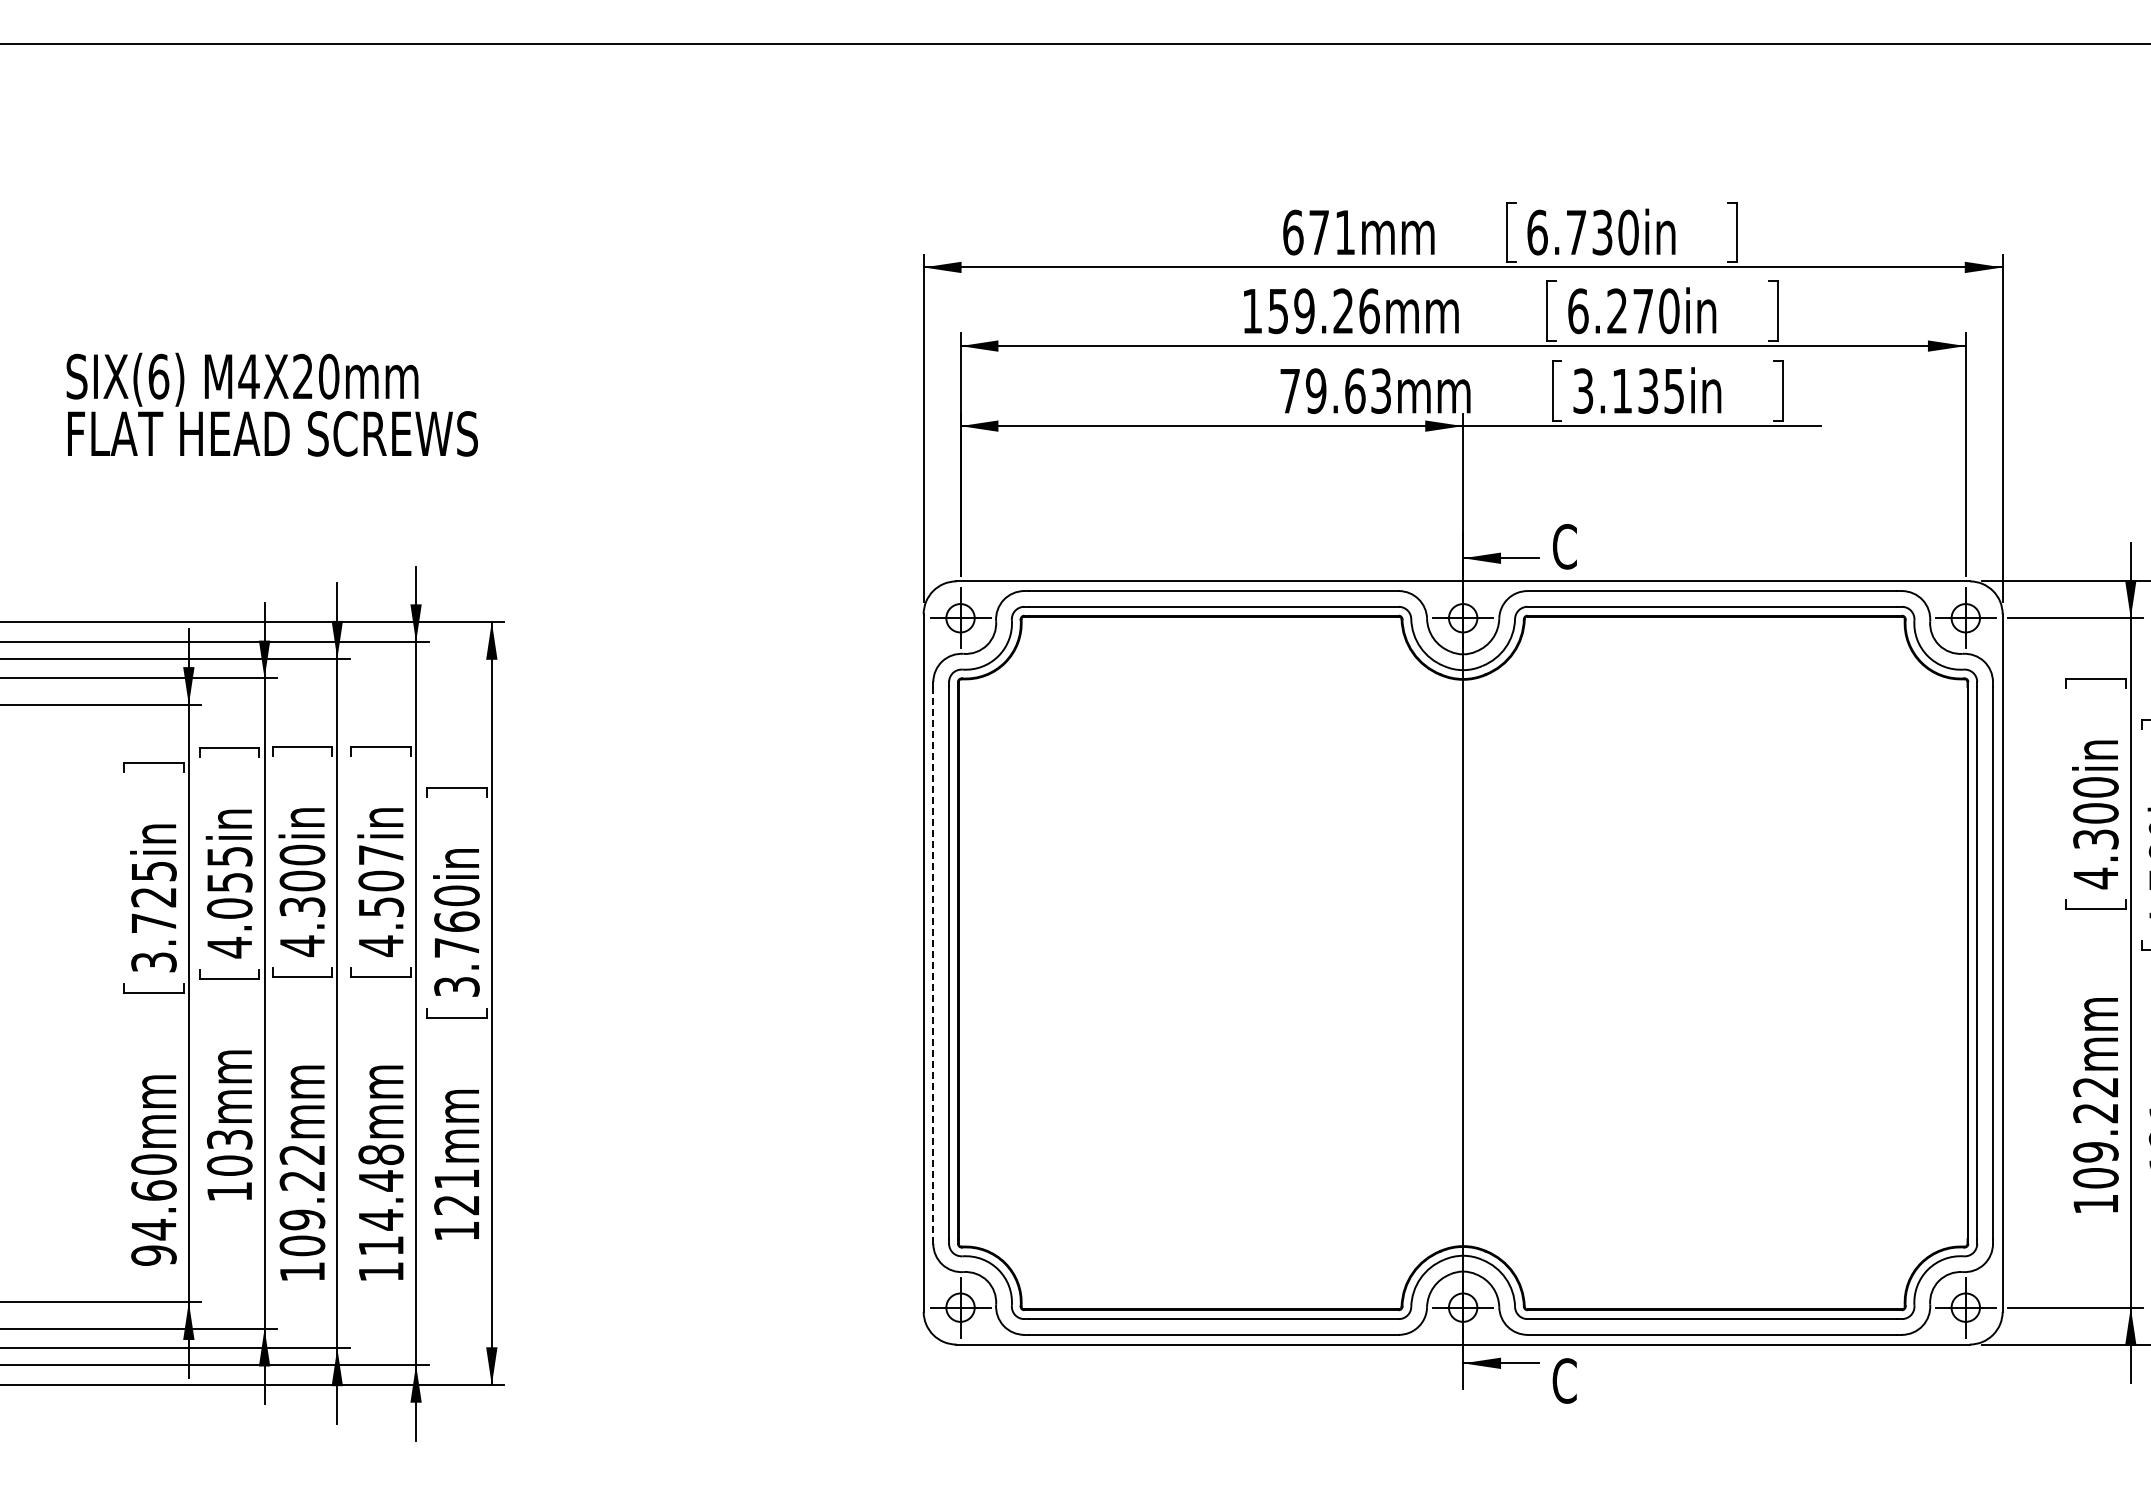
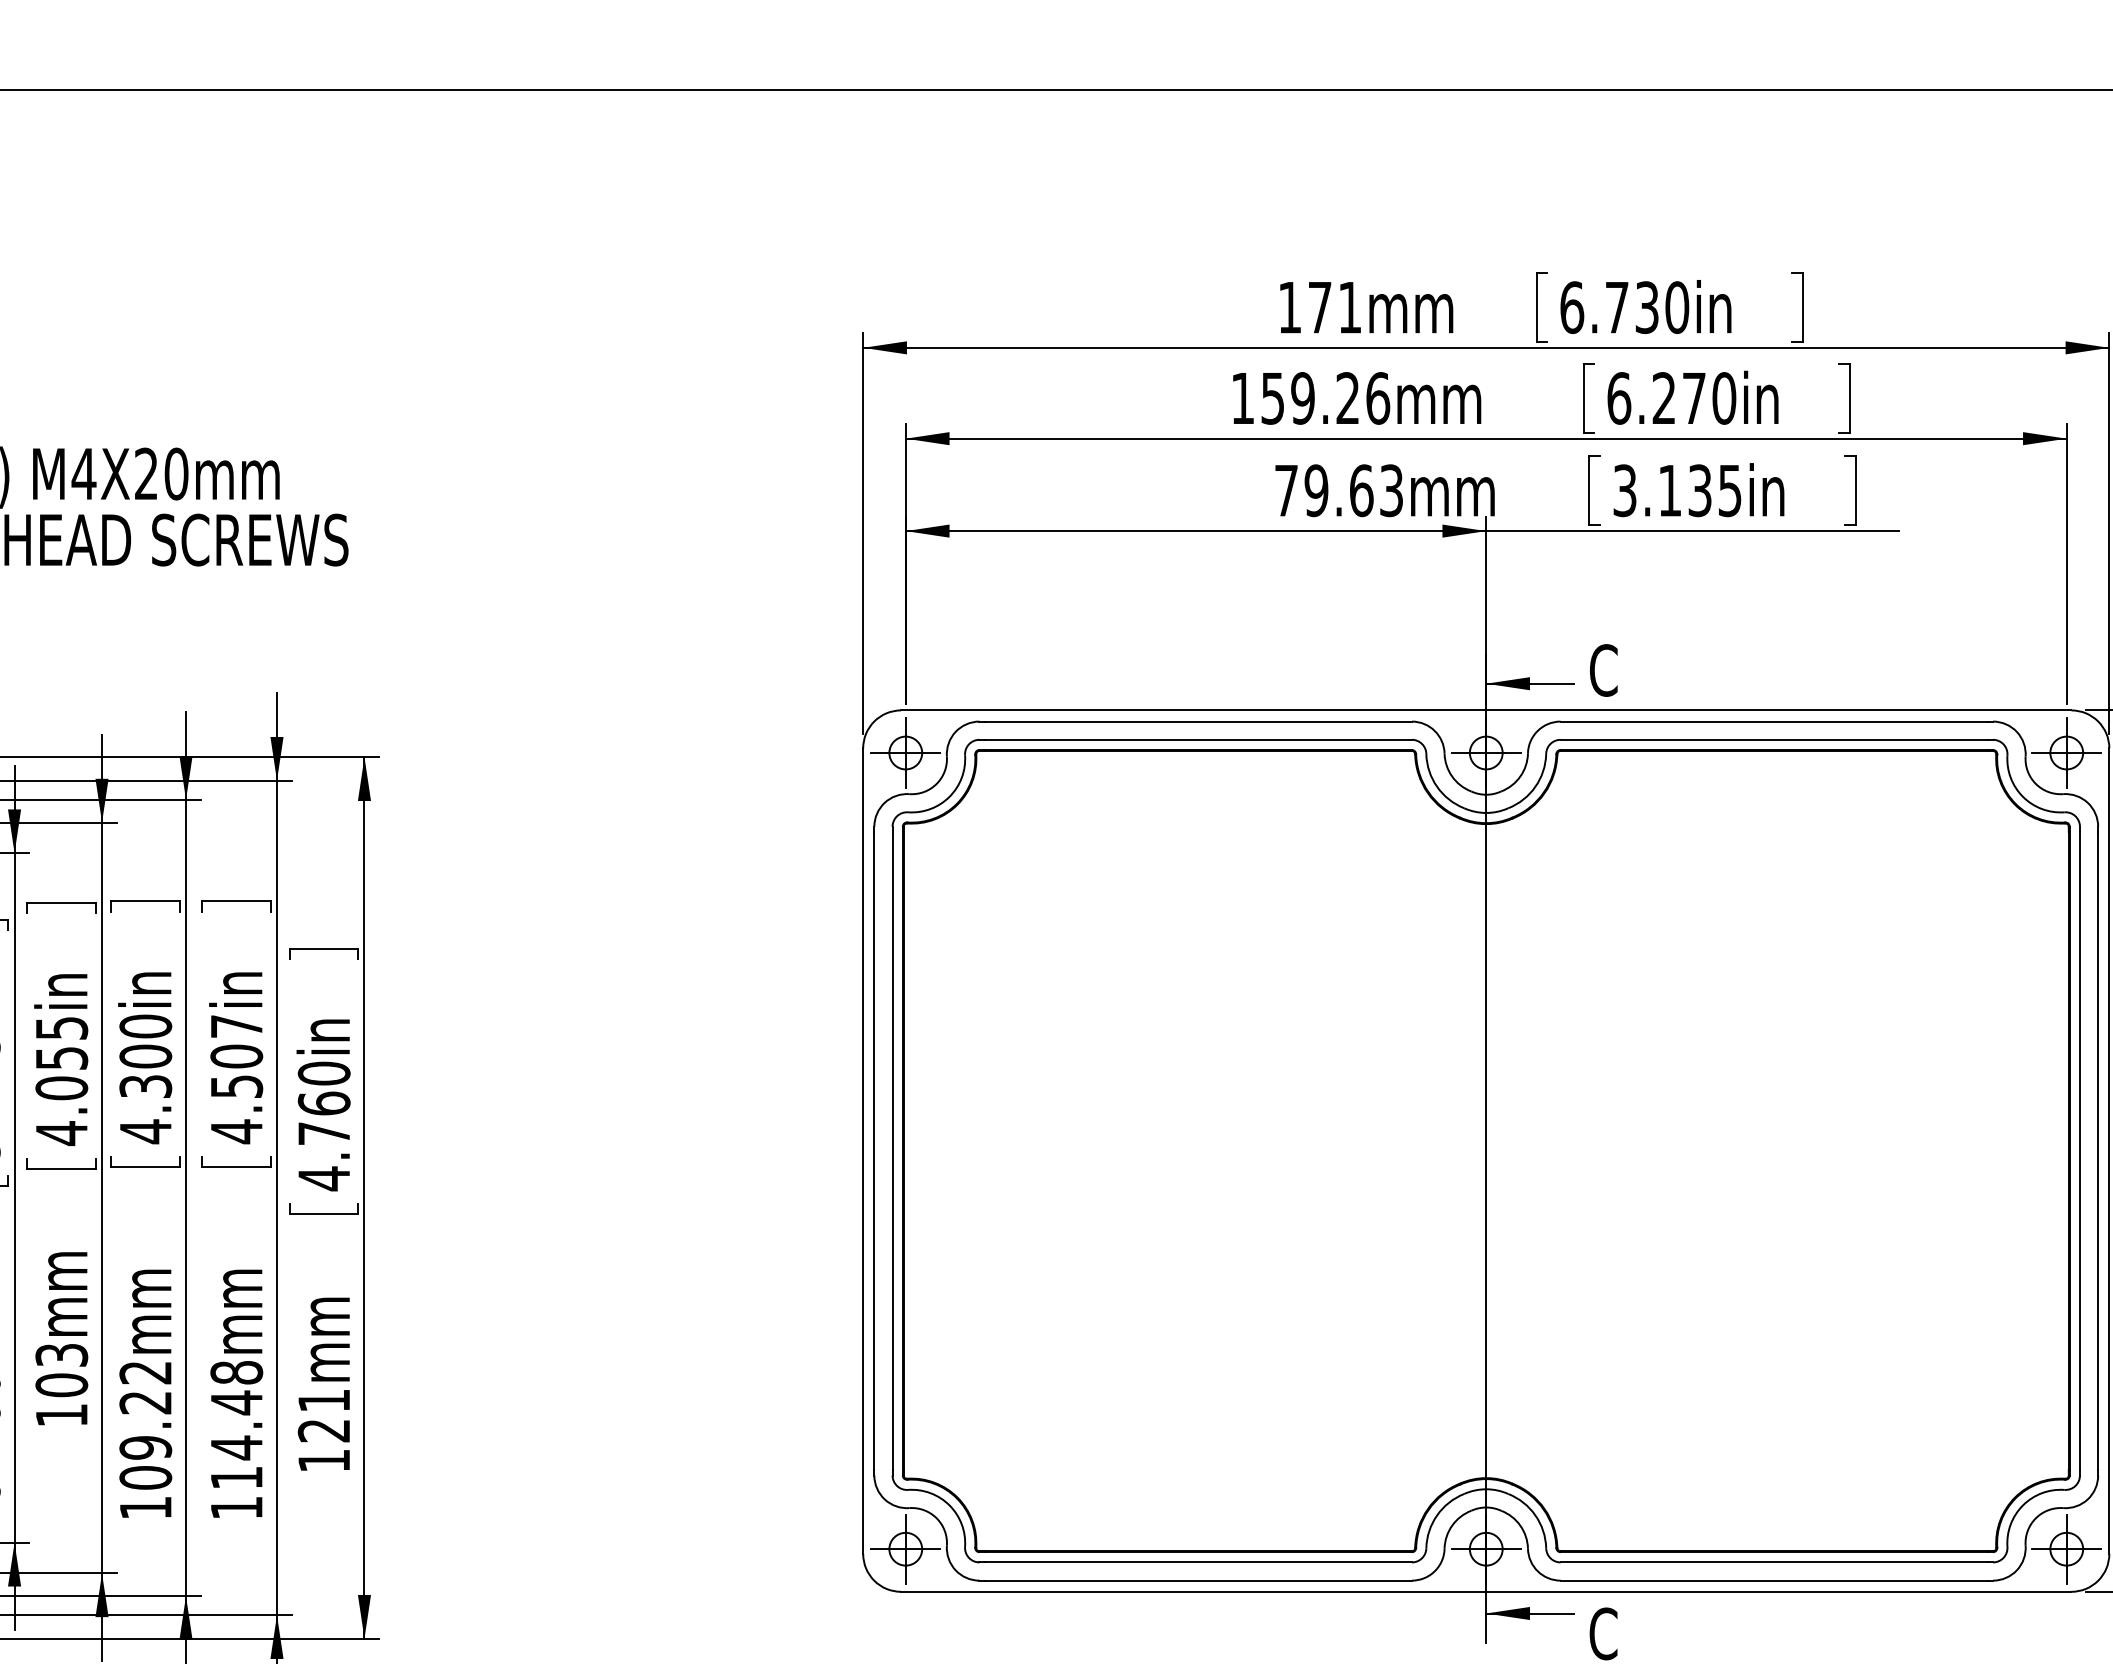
text: (1293, 232) -> (1290, 307), 671mm -> 171mm
line: (933, 963) -> (874, 1151), dashed -> solid
text: (456, 986) -> (323, 1178), 3.760in -> 4.760in

